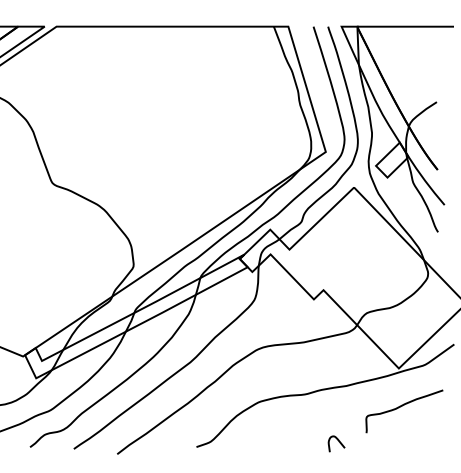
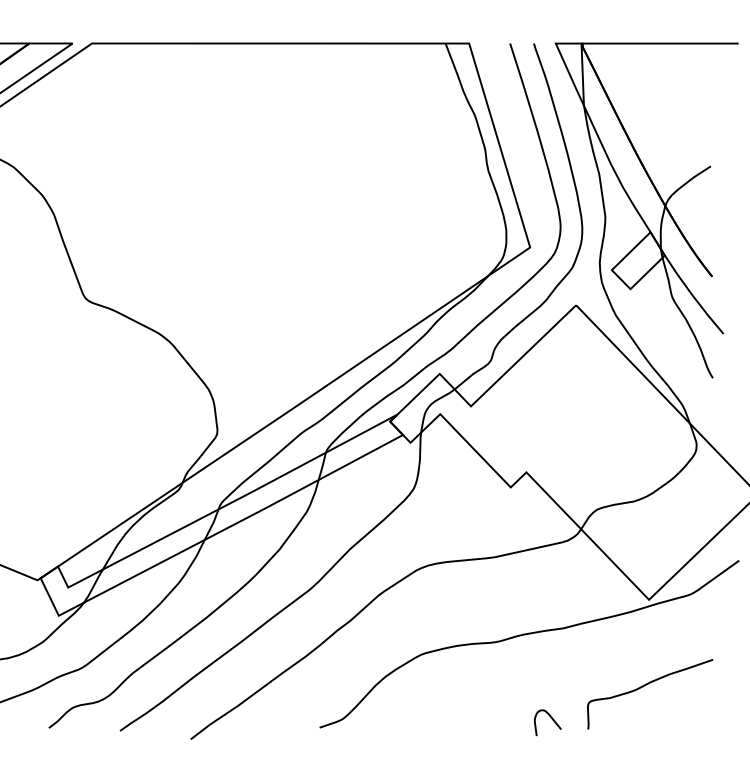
curve: (402, 406) -> (646, 686), moved

